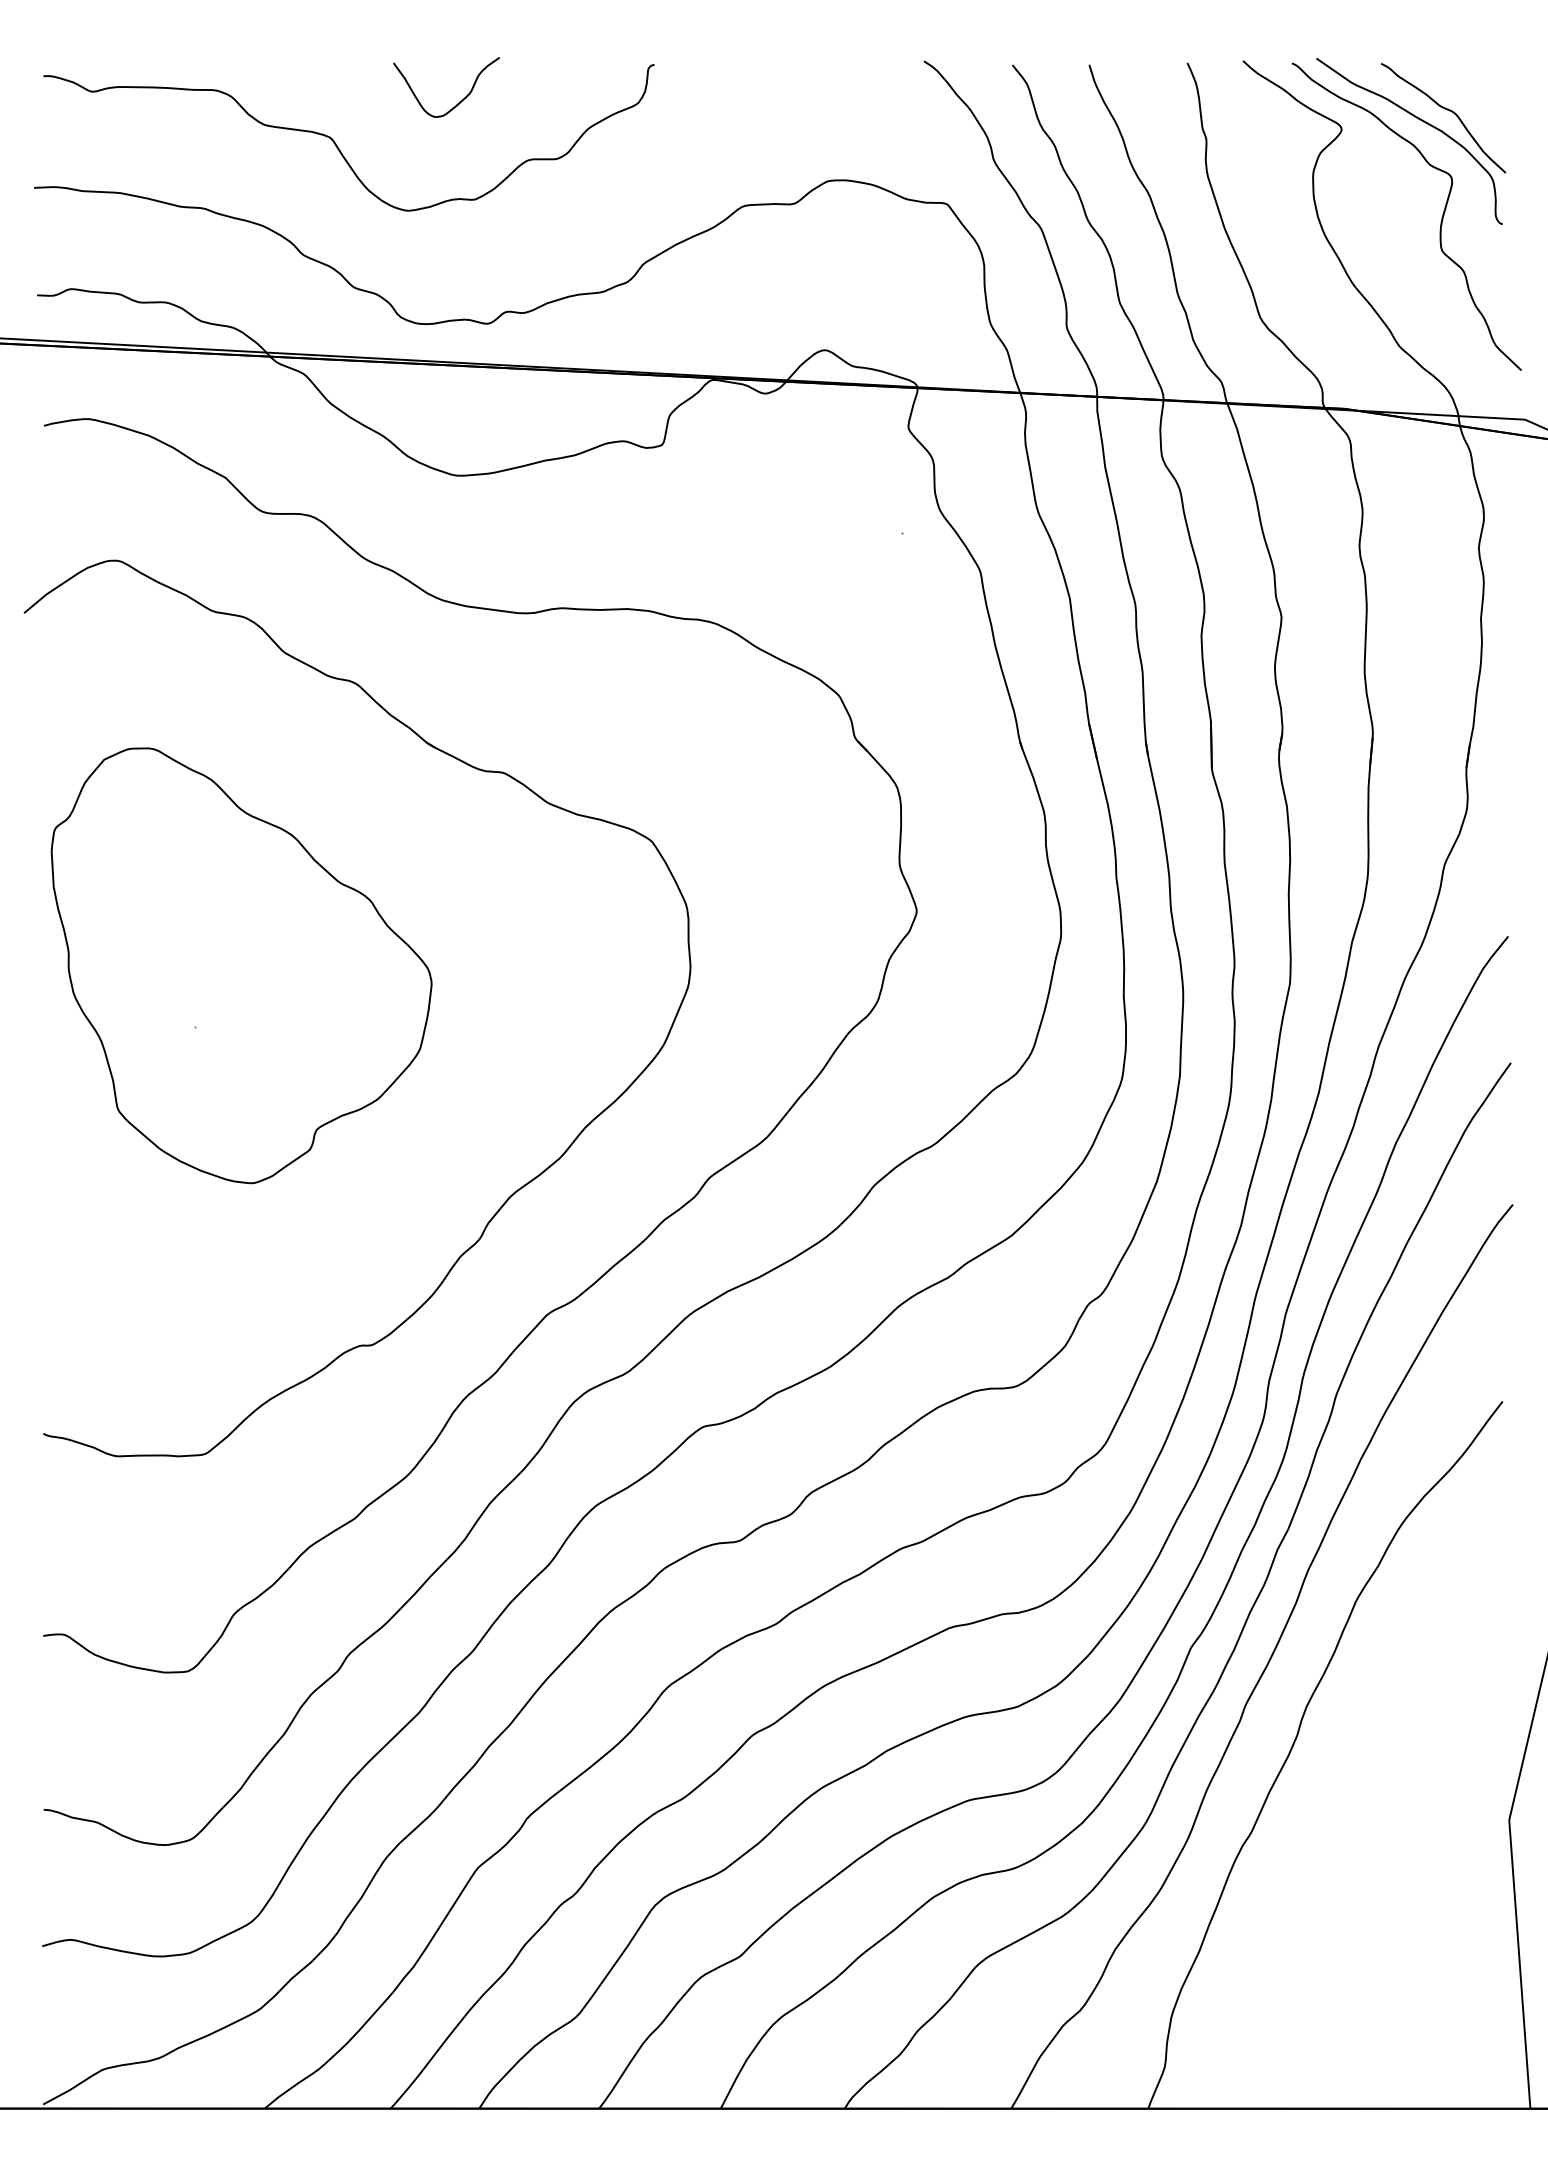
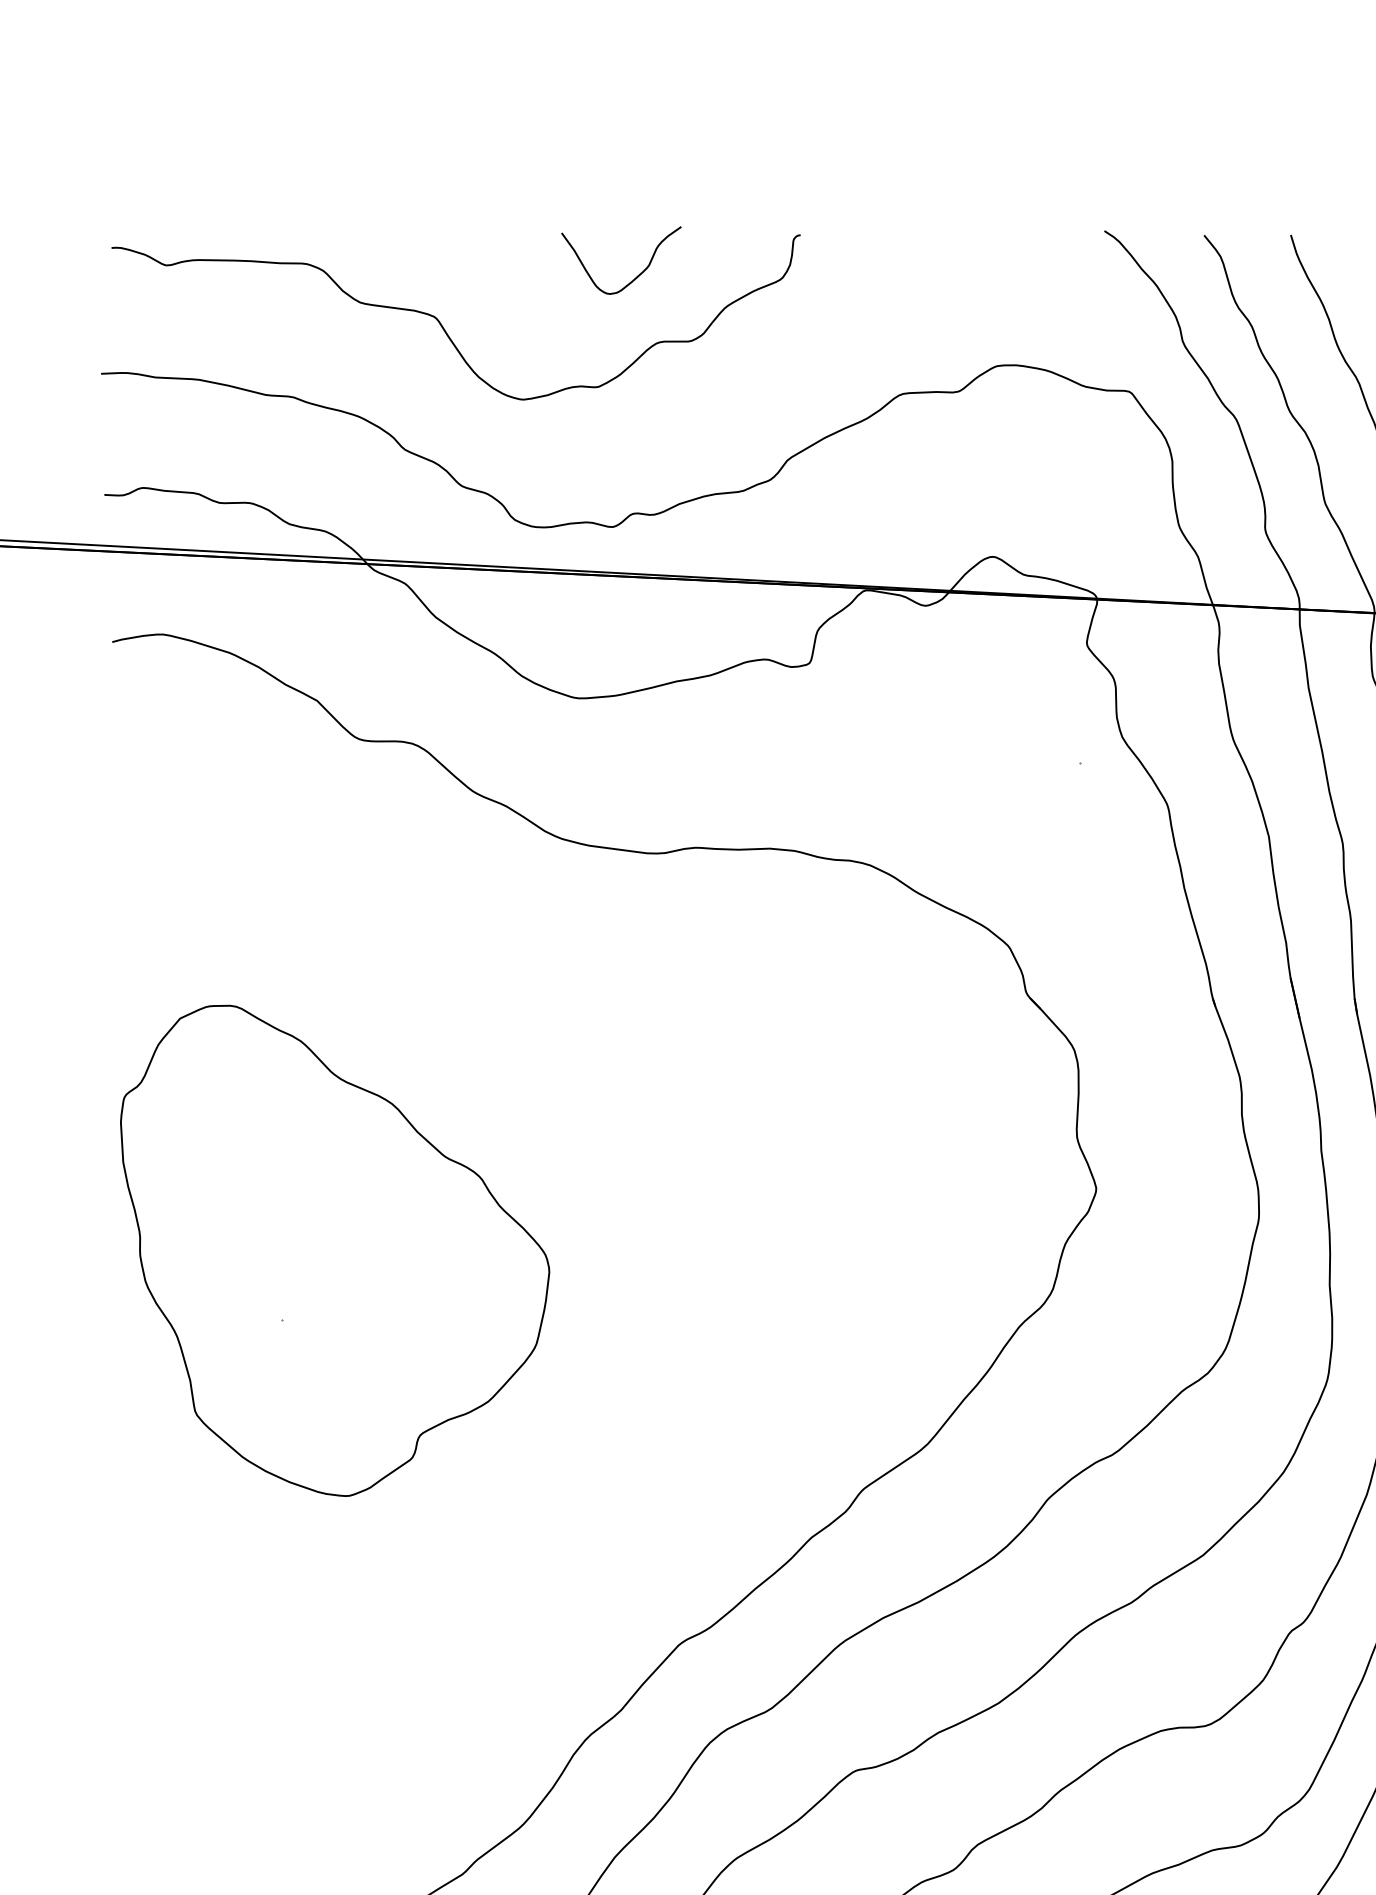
curve: (459, 101) -> (635, 276), moved
part: (514, 1191) -> (642, 1505), removed

